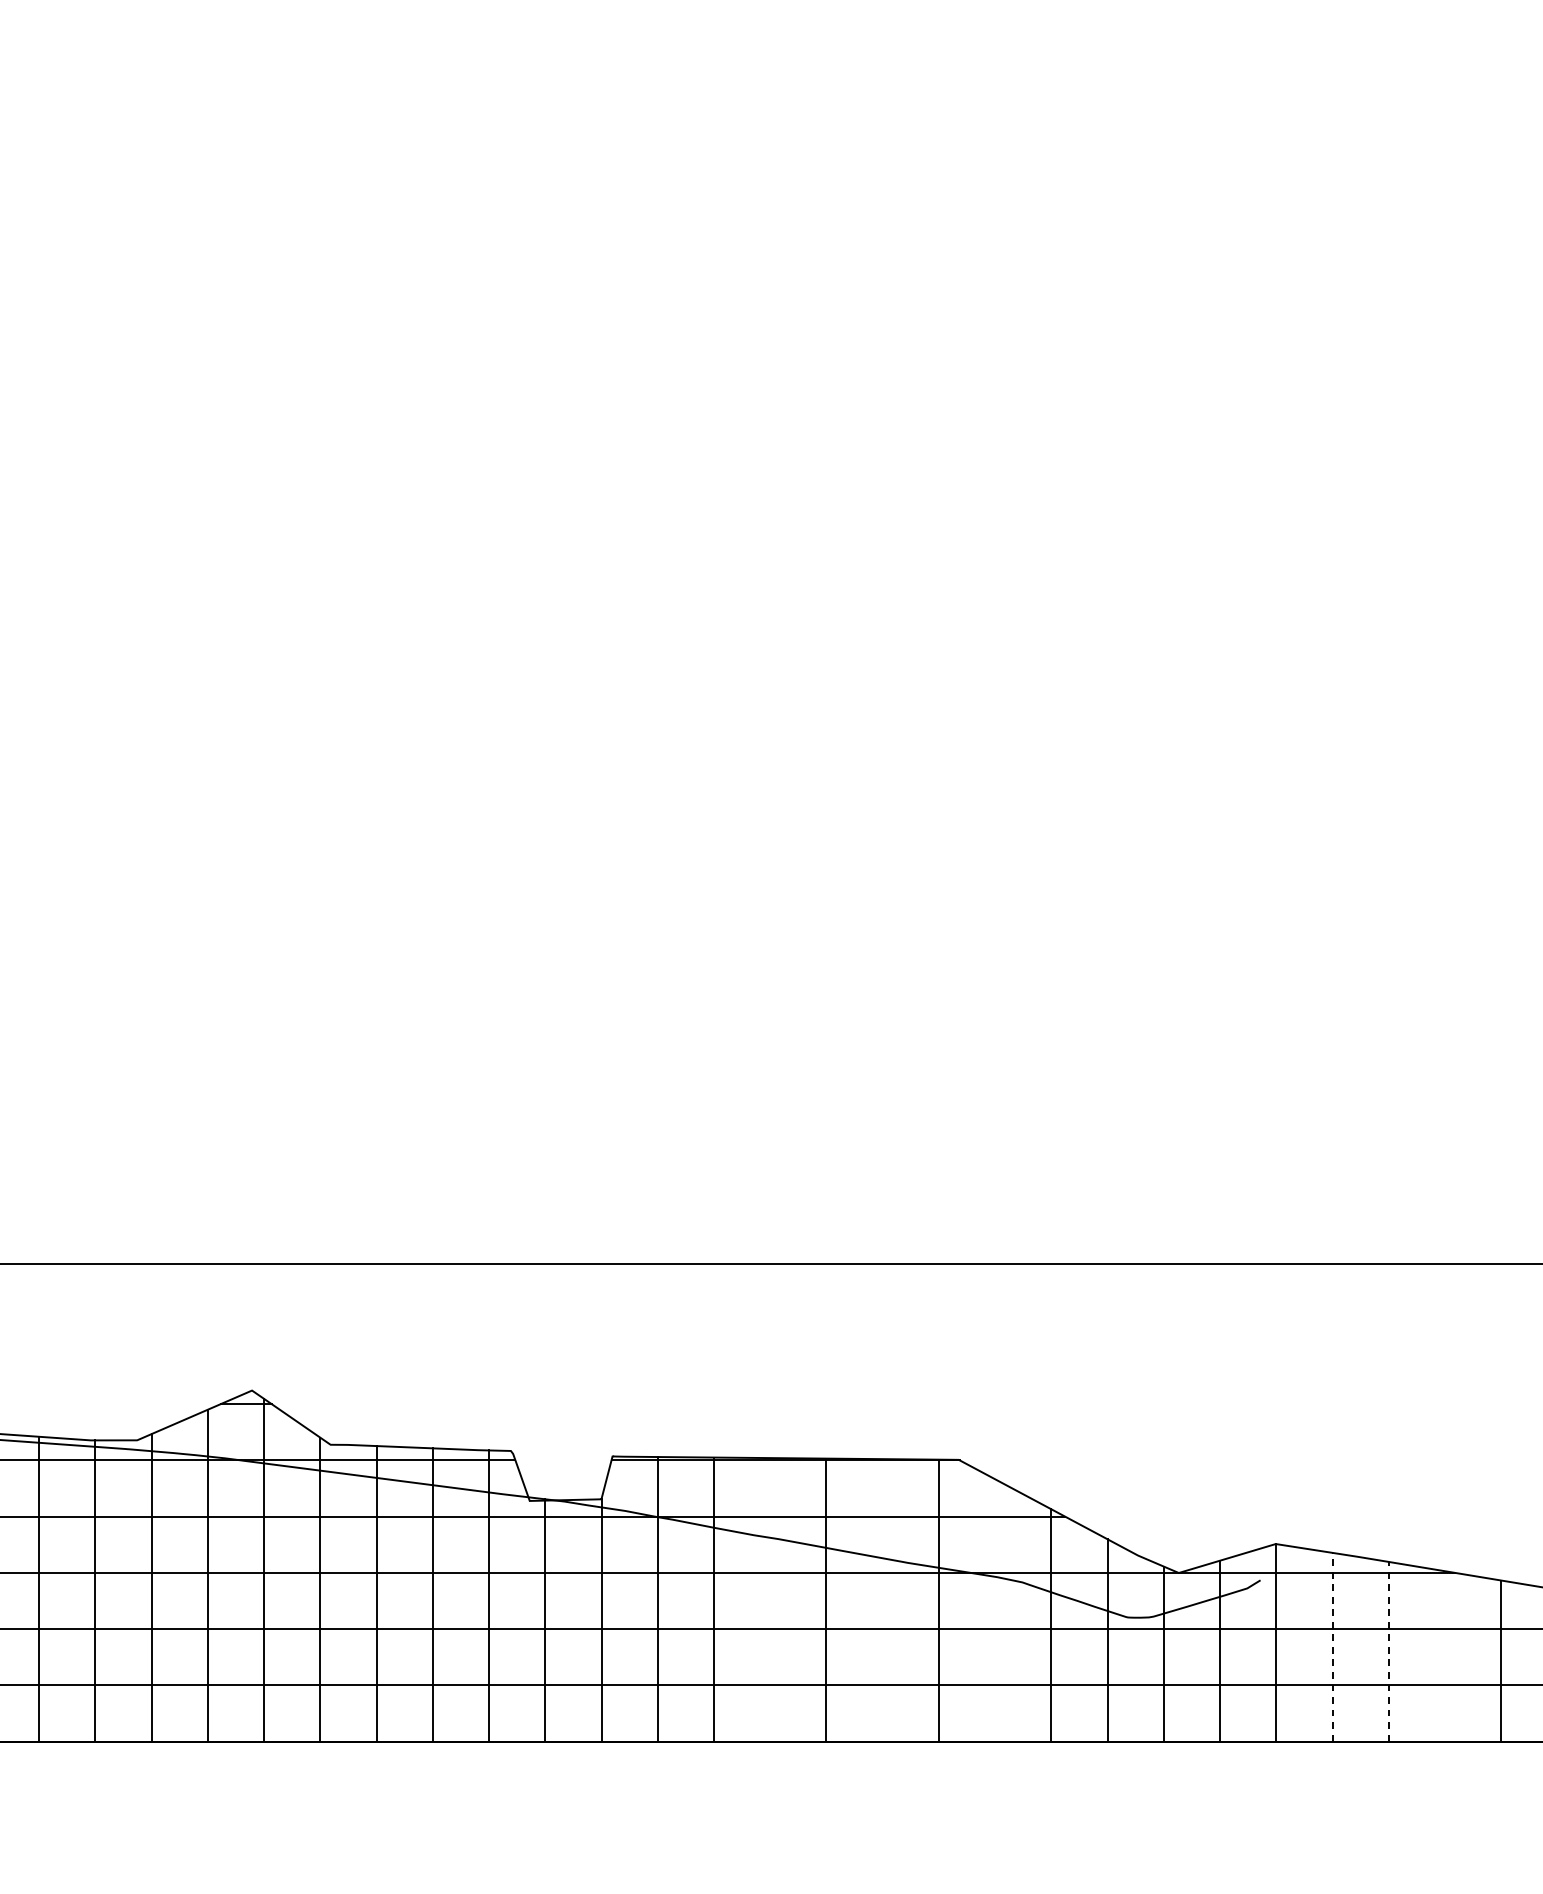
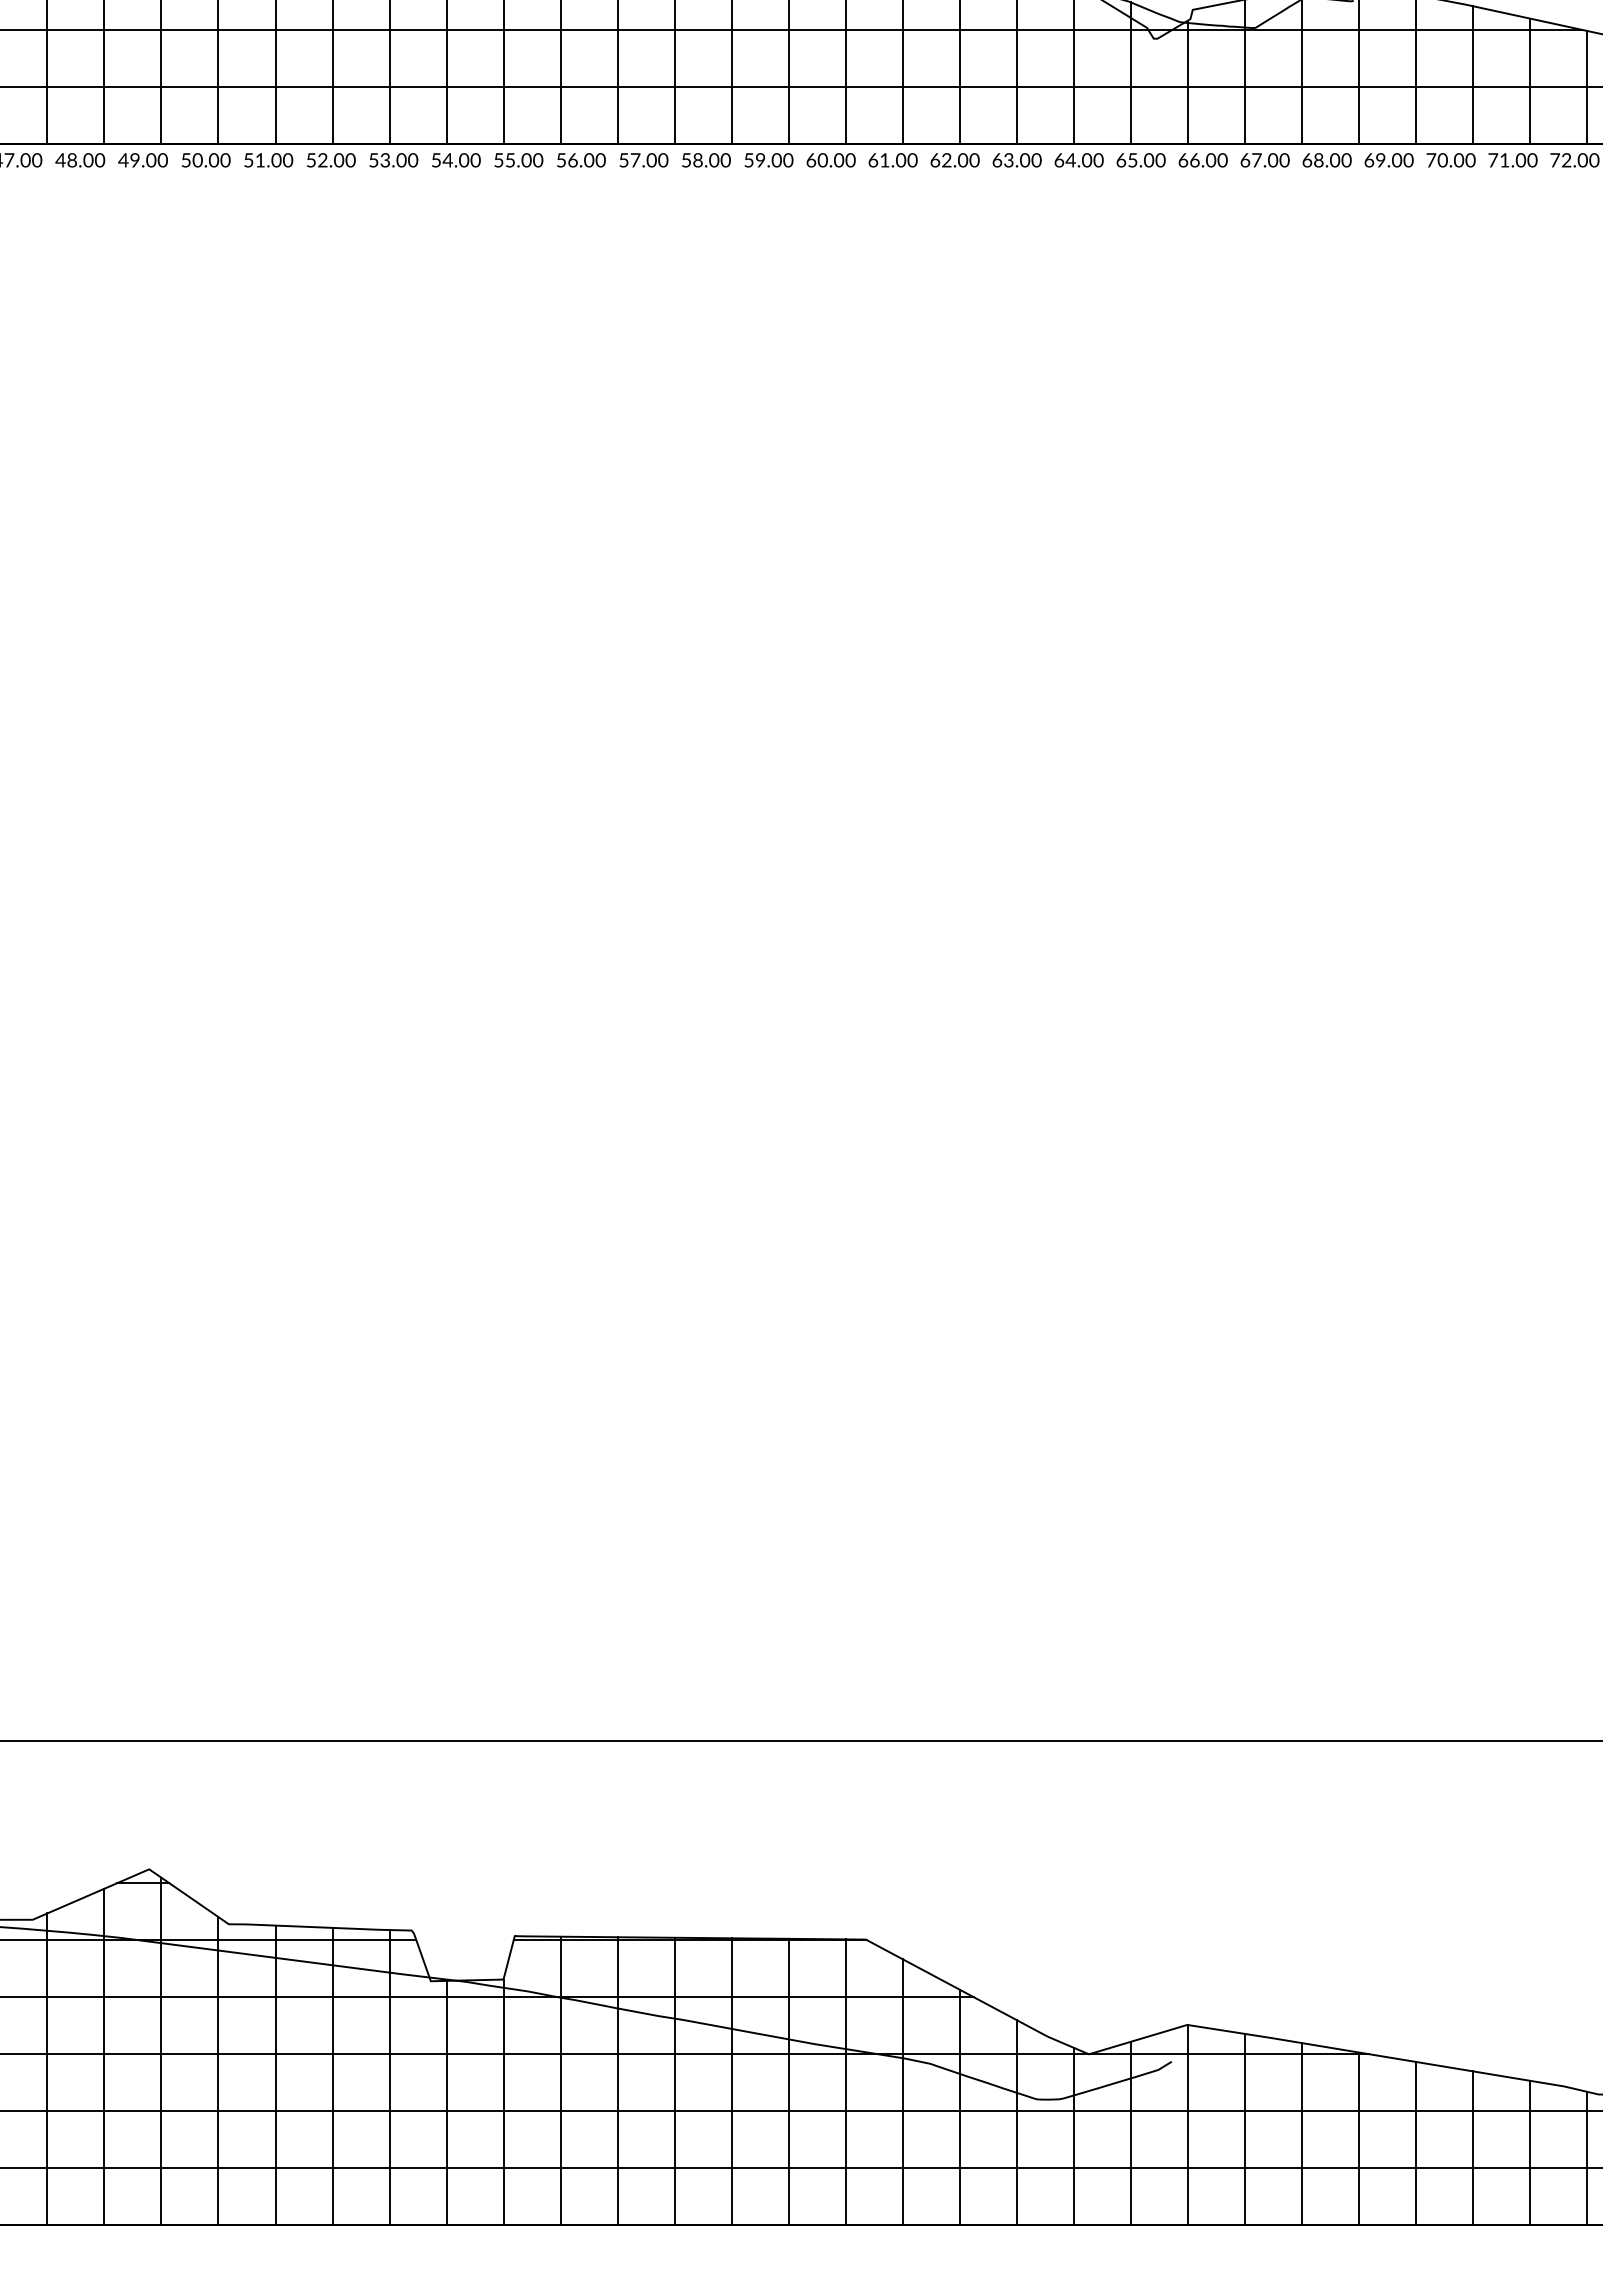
line: (770, 1599) -> (674, 2081), added
line: (882, 1599) -> (788, 2081), added
line: (994, 1610) -> (902, 2092), added
line: (1332, 1647) -> (1244, 2129), dashed -> solid
line: (1388, 1651) -> (1301, 2133), dashed -> solid
line: (1444, 1656) -> (1358, 2138), added

